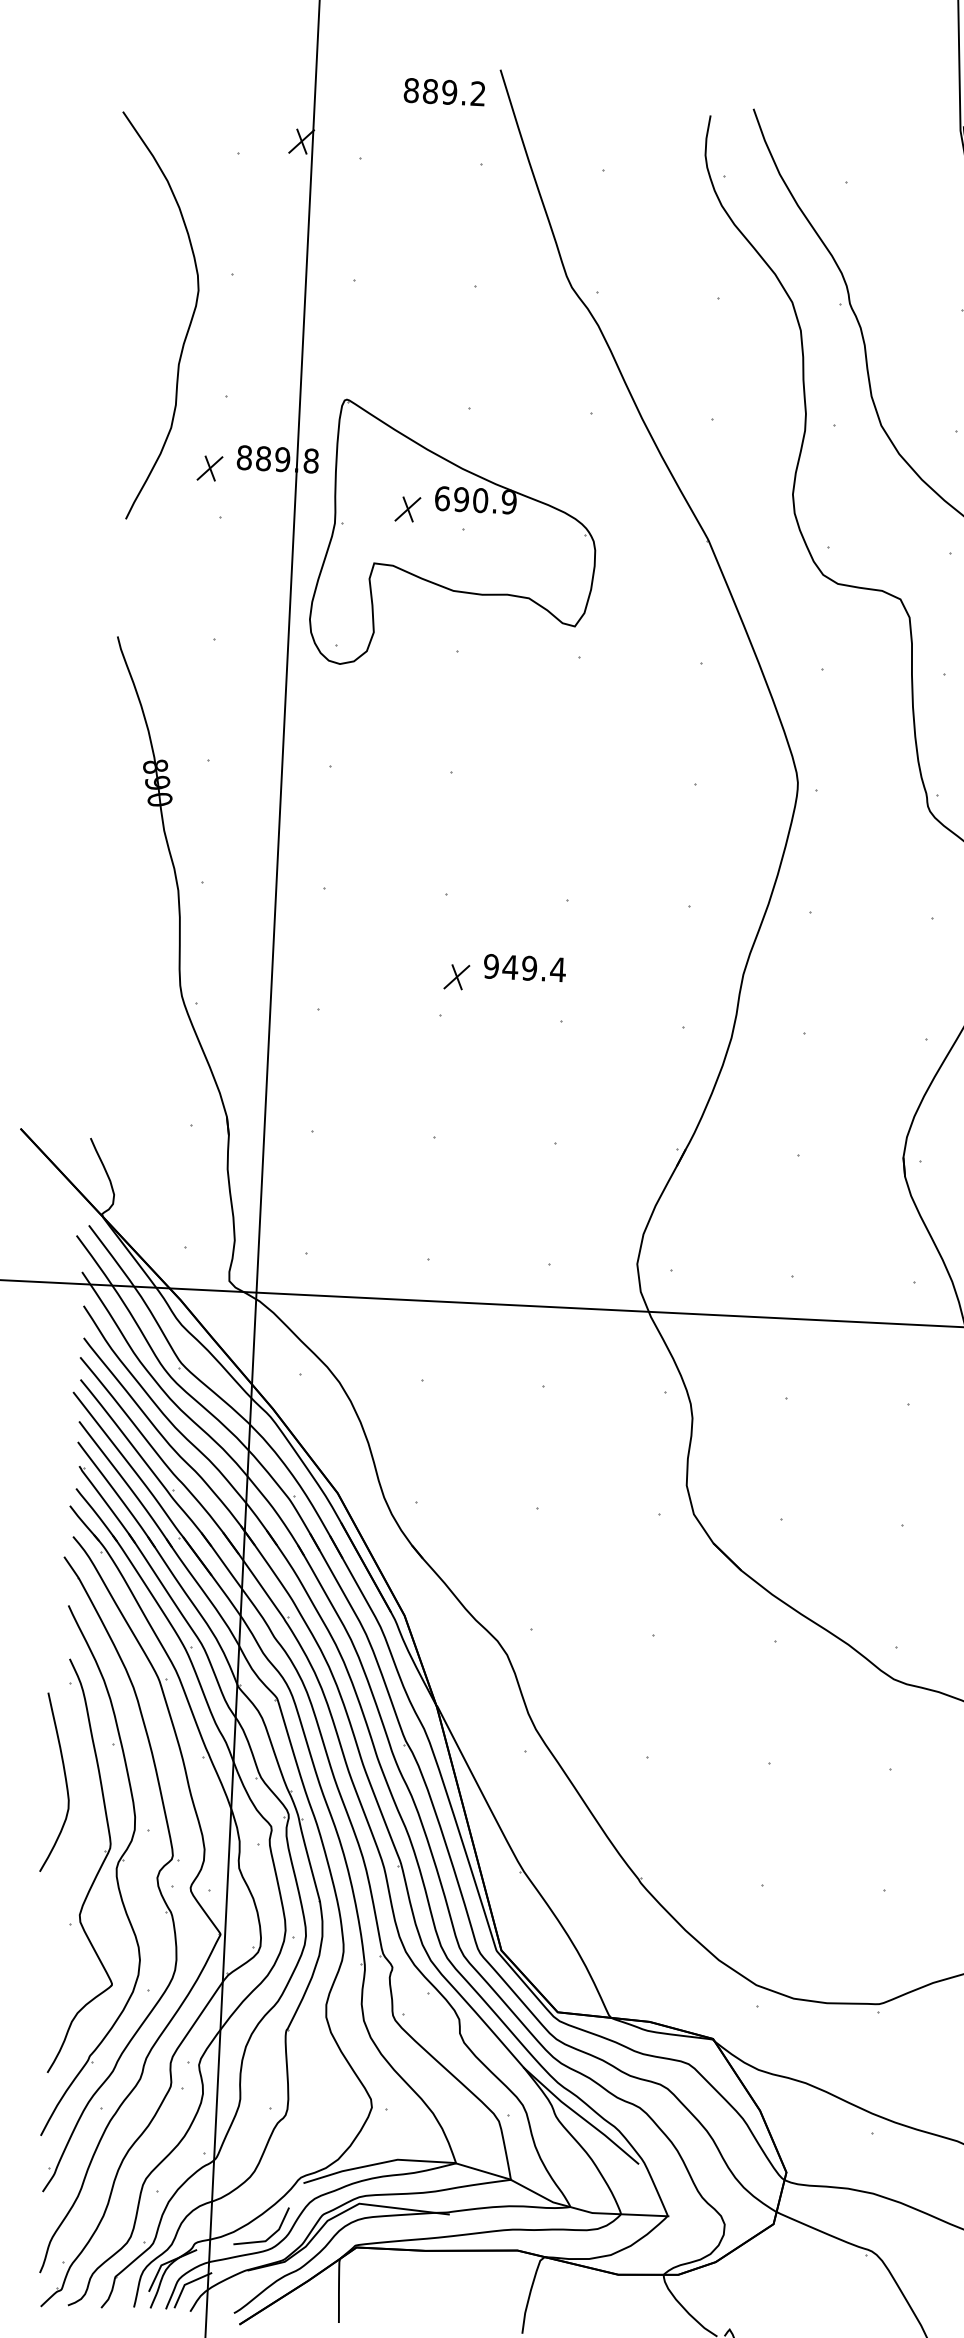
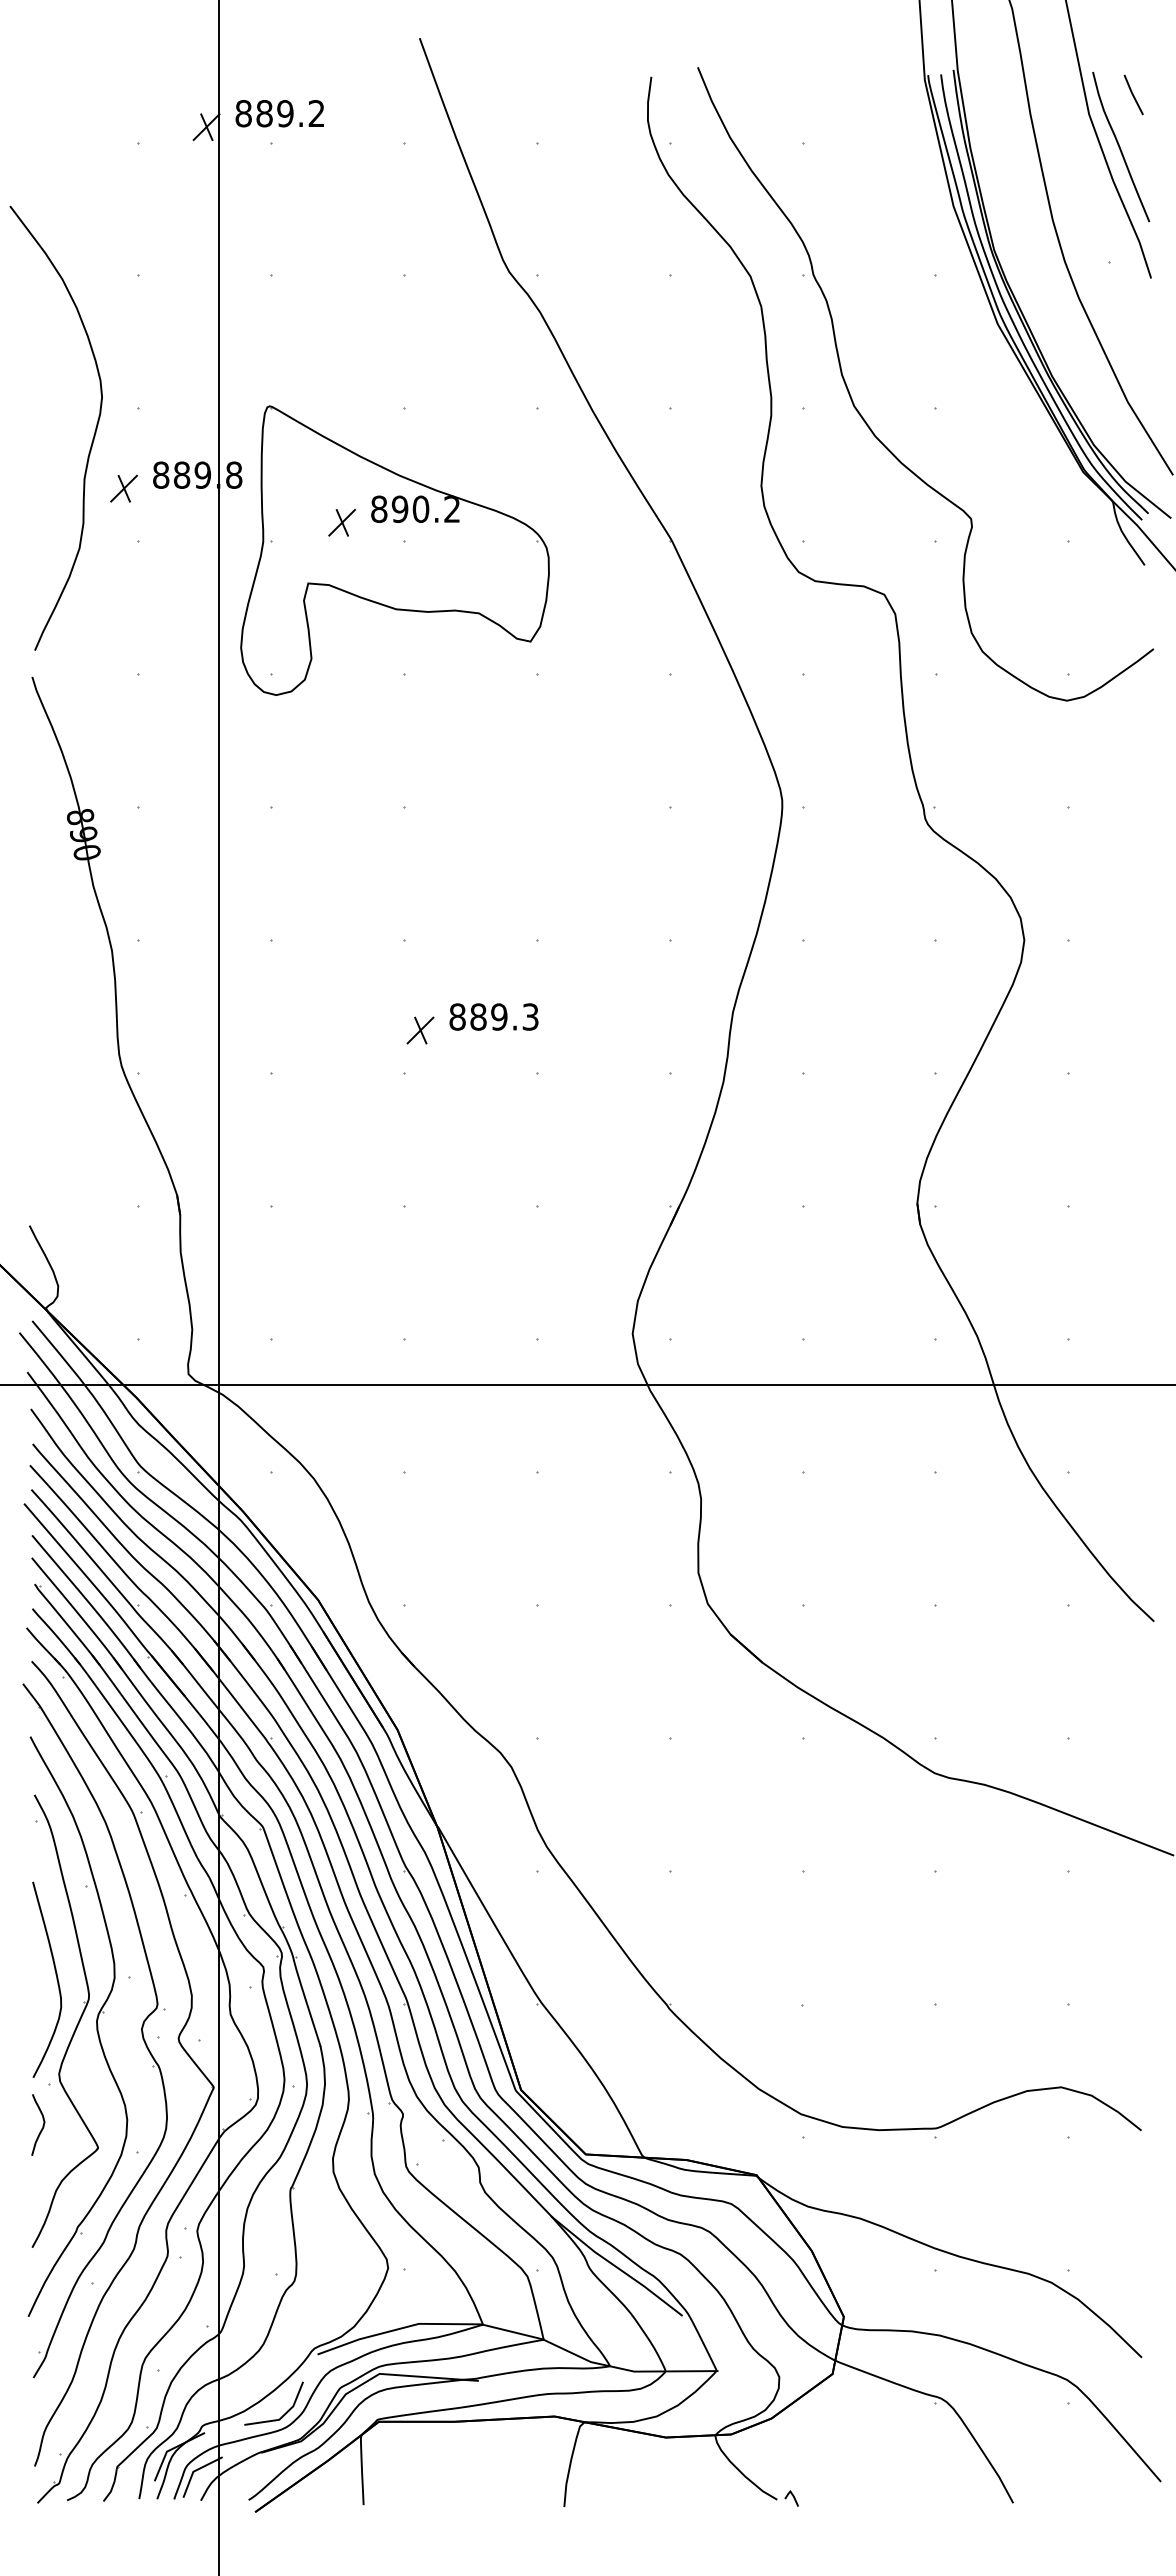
text: (444, 92) -> (279, 113), moved
curve: (187, 327) -> (92, 438), moved
text: (475, 500) -> (415, 509), 690.9 -> 890.2
text: (525, 967) -> (494, 1016), 949.4 -> 889.3
curve: (64, 1779) -> (55, 1975), moved
curve: (62, 1961) -> (42, 2125), added

